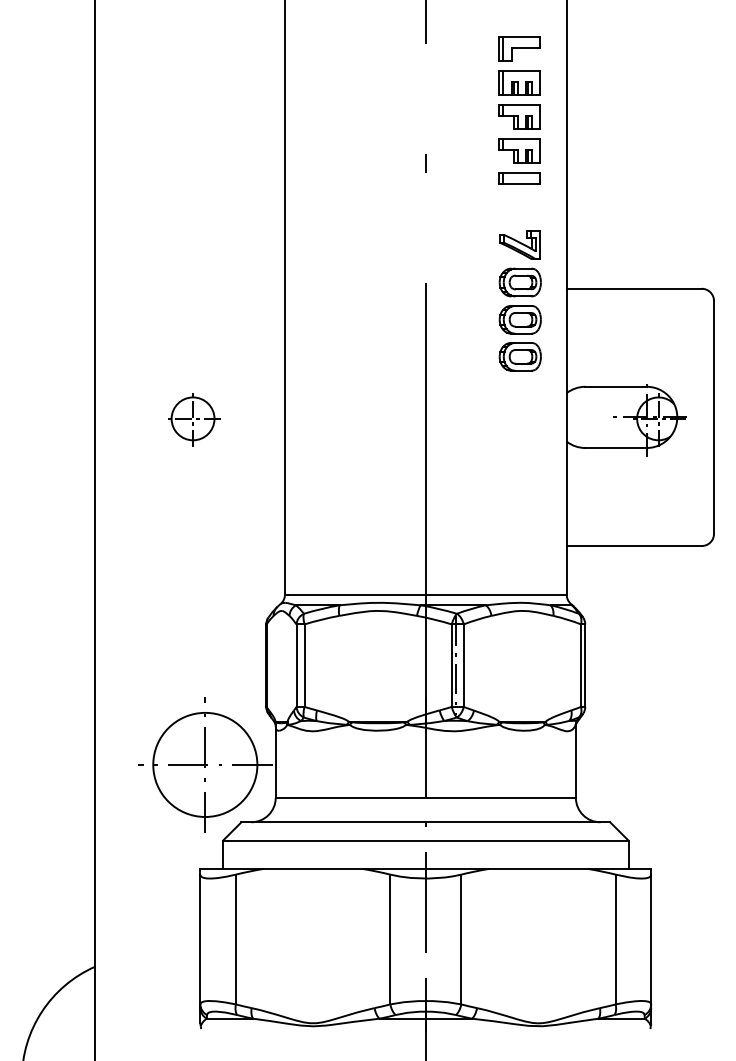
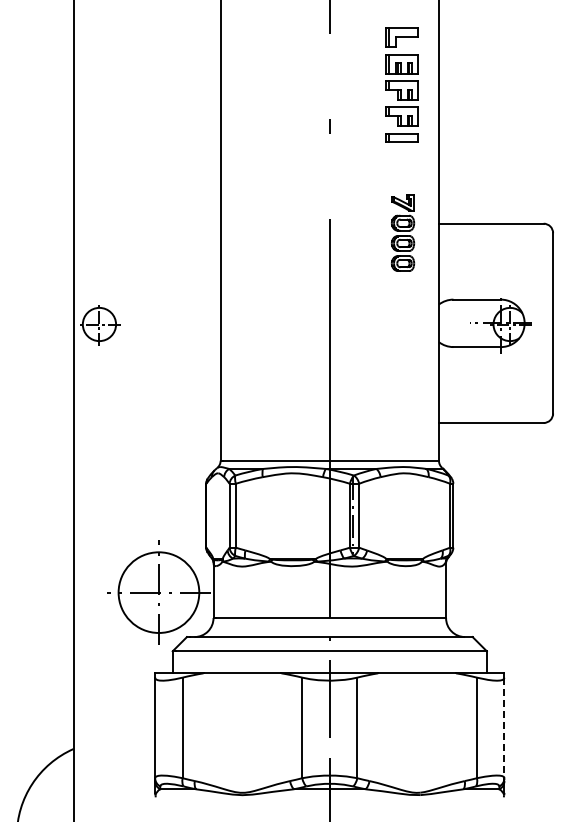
part: (519, 301) -> (402, 233), size x0.7
part: (194, 420) -> (100, 325), moved
line: (651, 940) -> (504, 728), solid -> dashed

